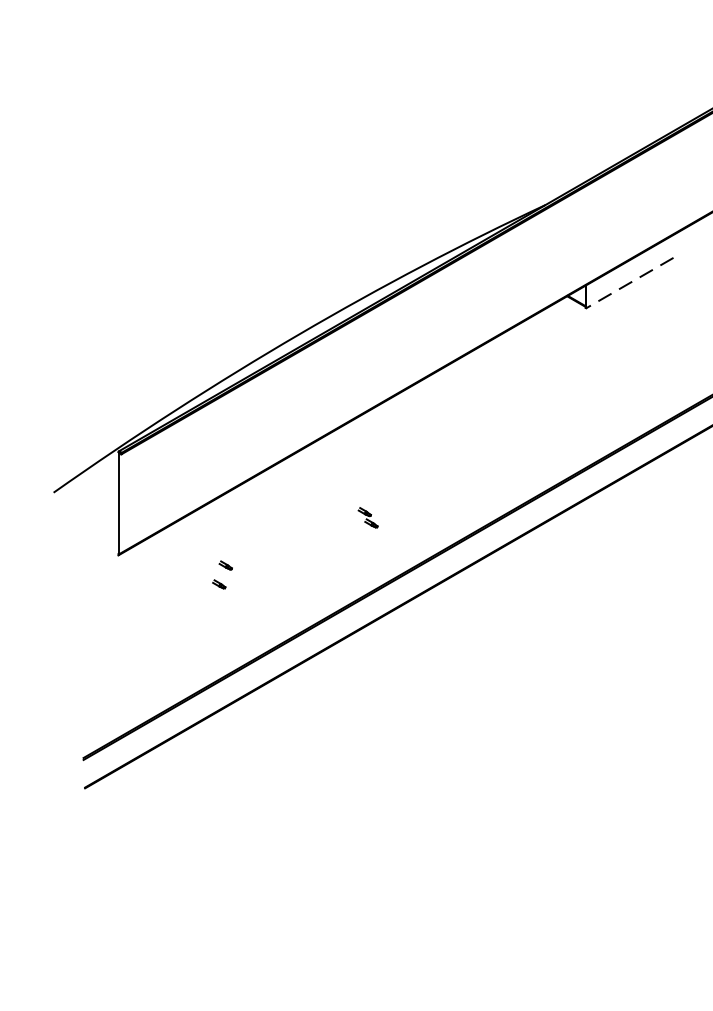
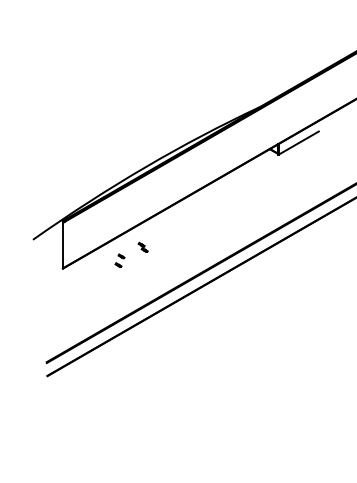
line: (629, 283) -> (298, 143), dashed -> solid
part: (366, 515) -> (142, 246), moved
part: (221, 574) -> (119, 260), moved

